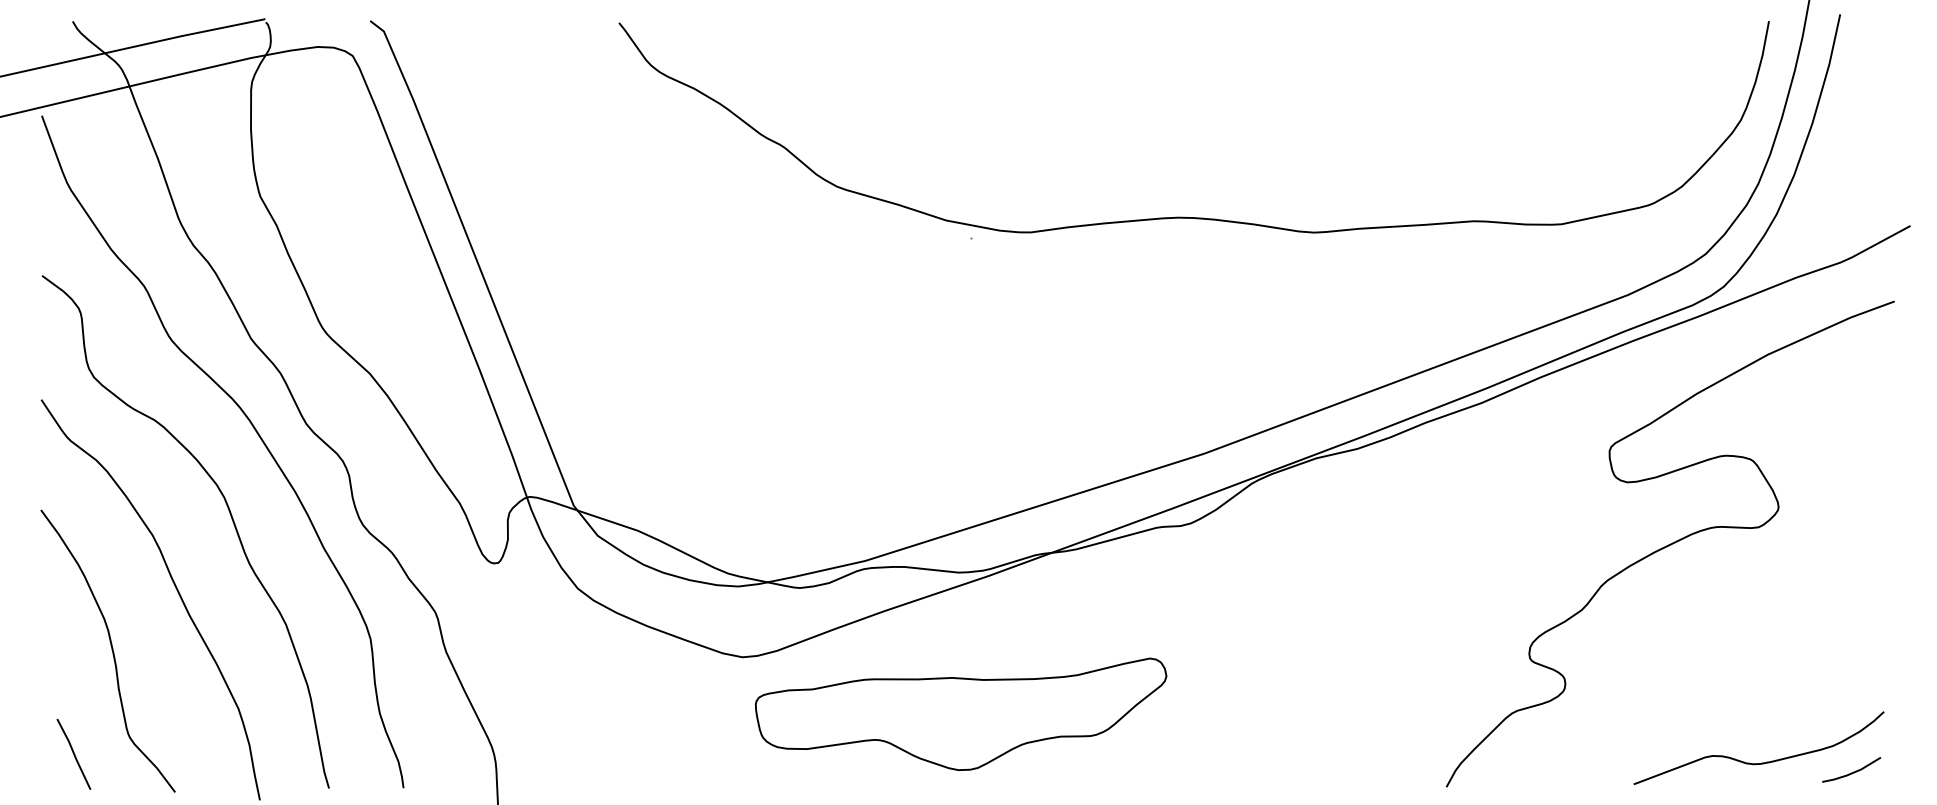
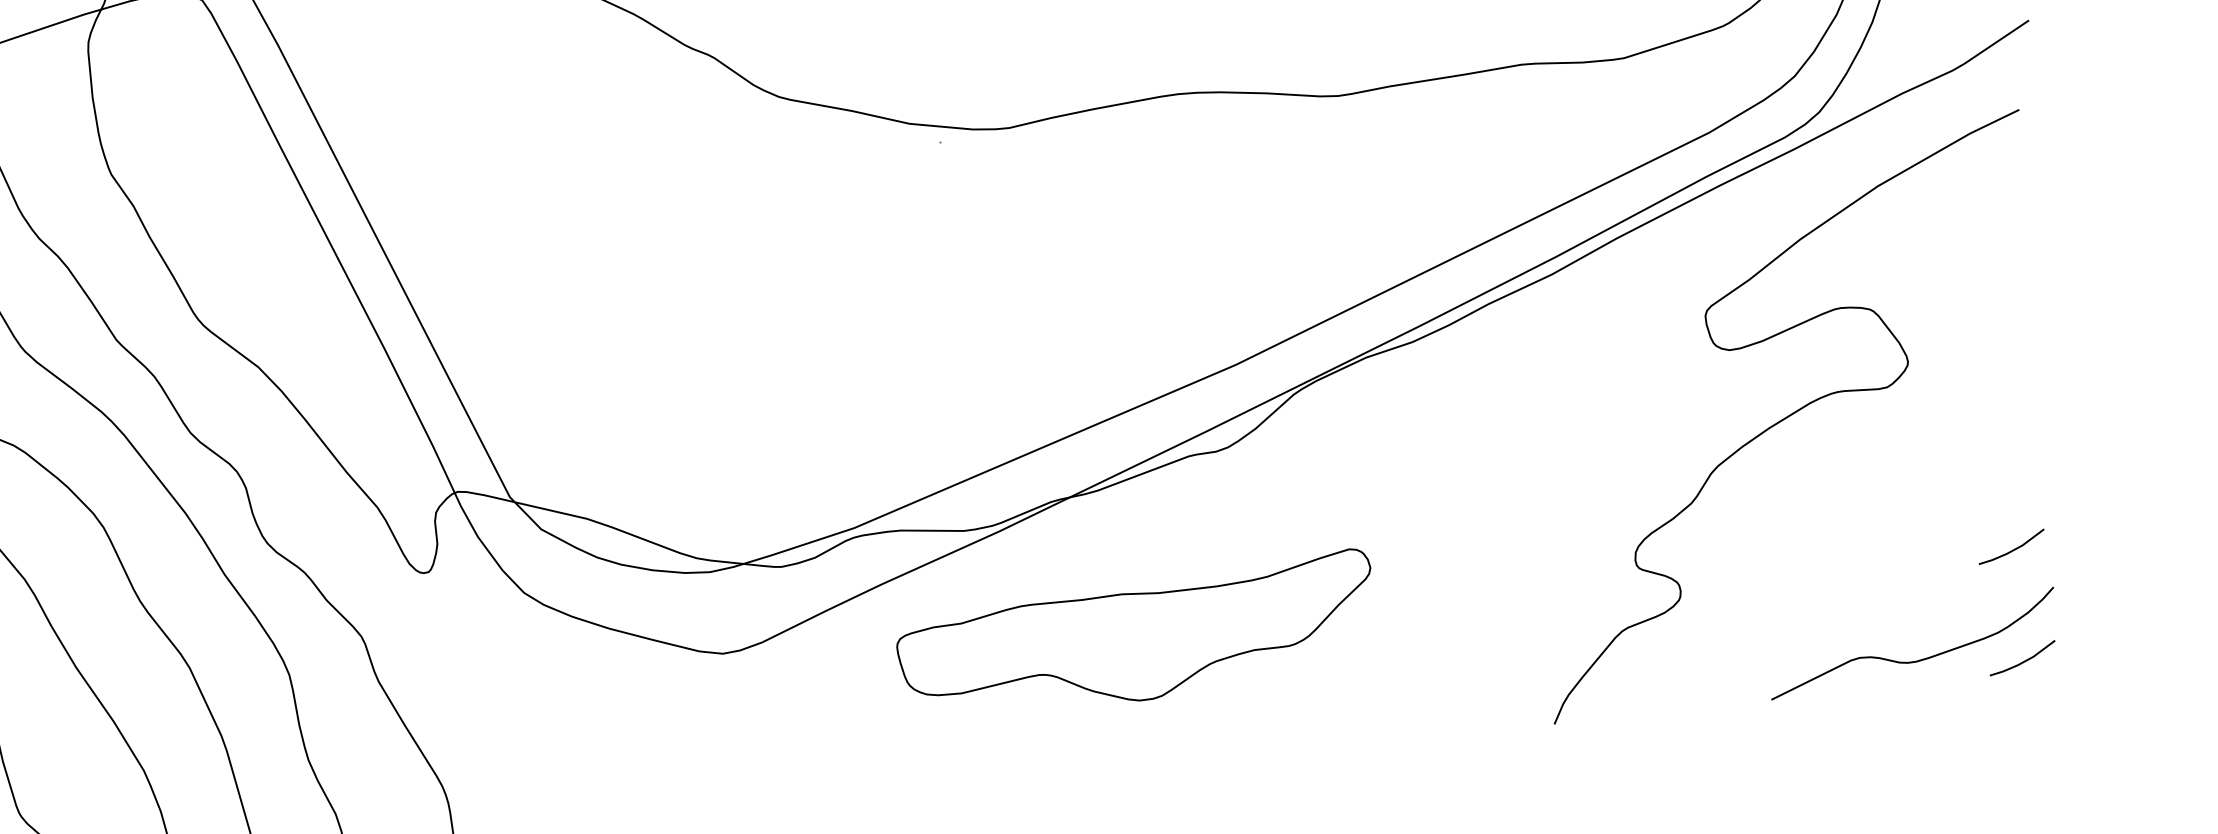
line: (1853, 675) -> (2014, 548), added
part: (960, 713) -> (1135, 634), moved

